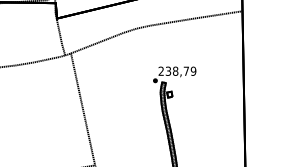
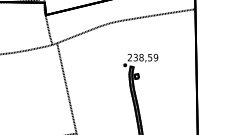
text: (185, 70) -> (149, 57), 238,79 -> 238,59

